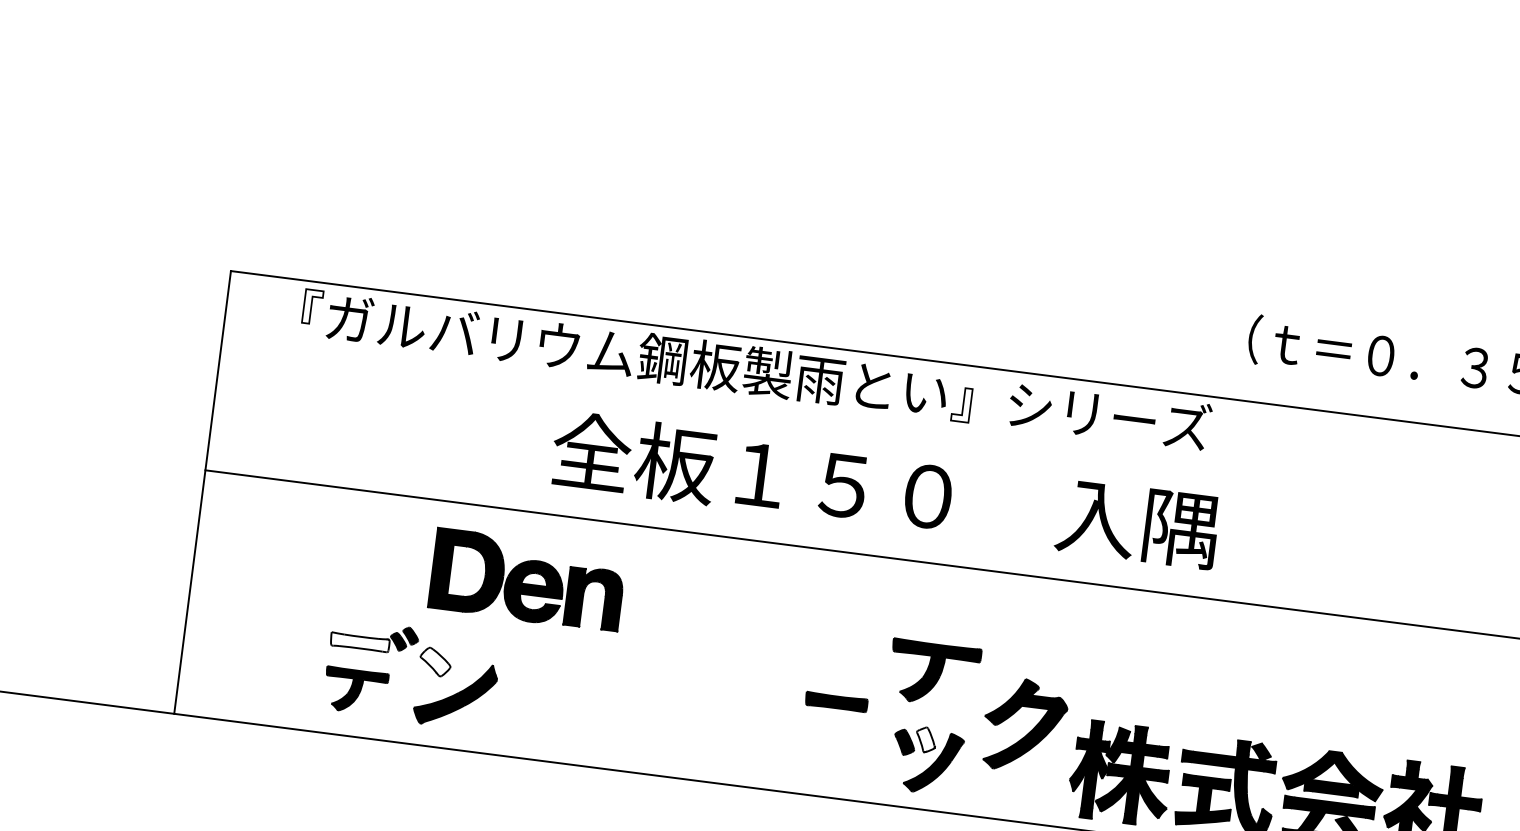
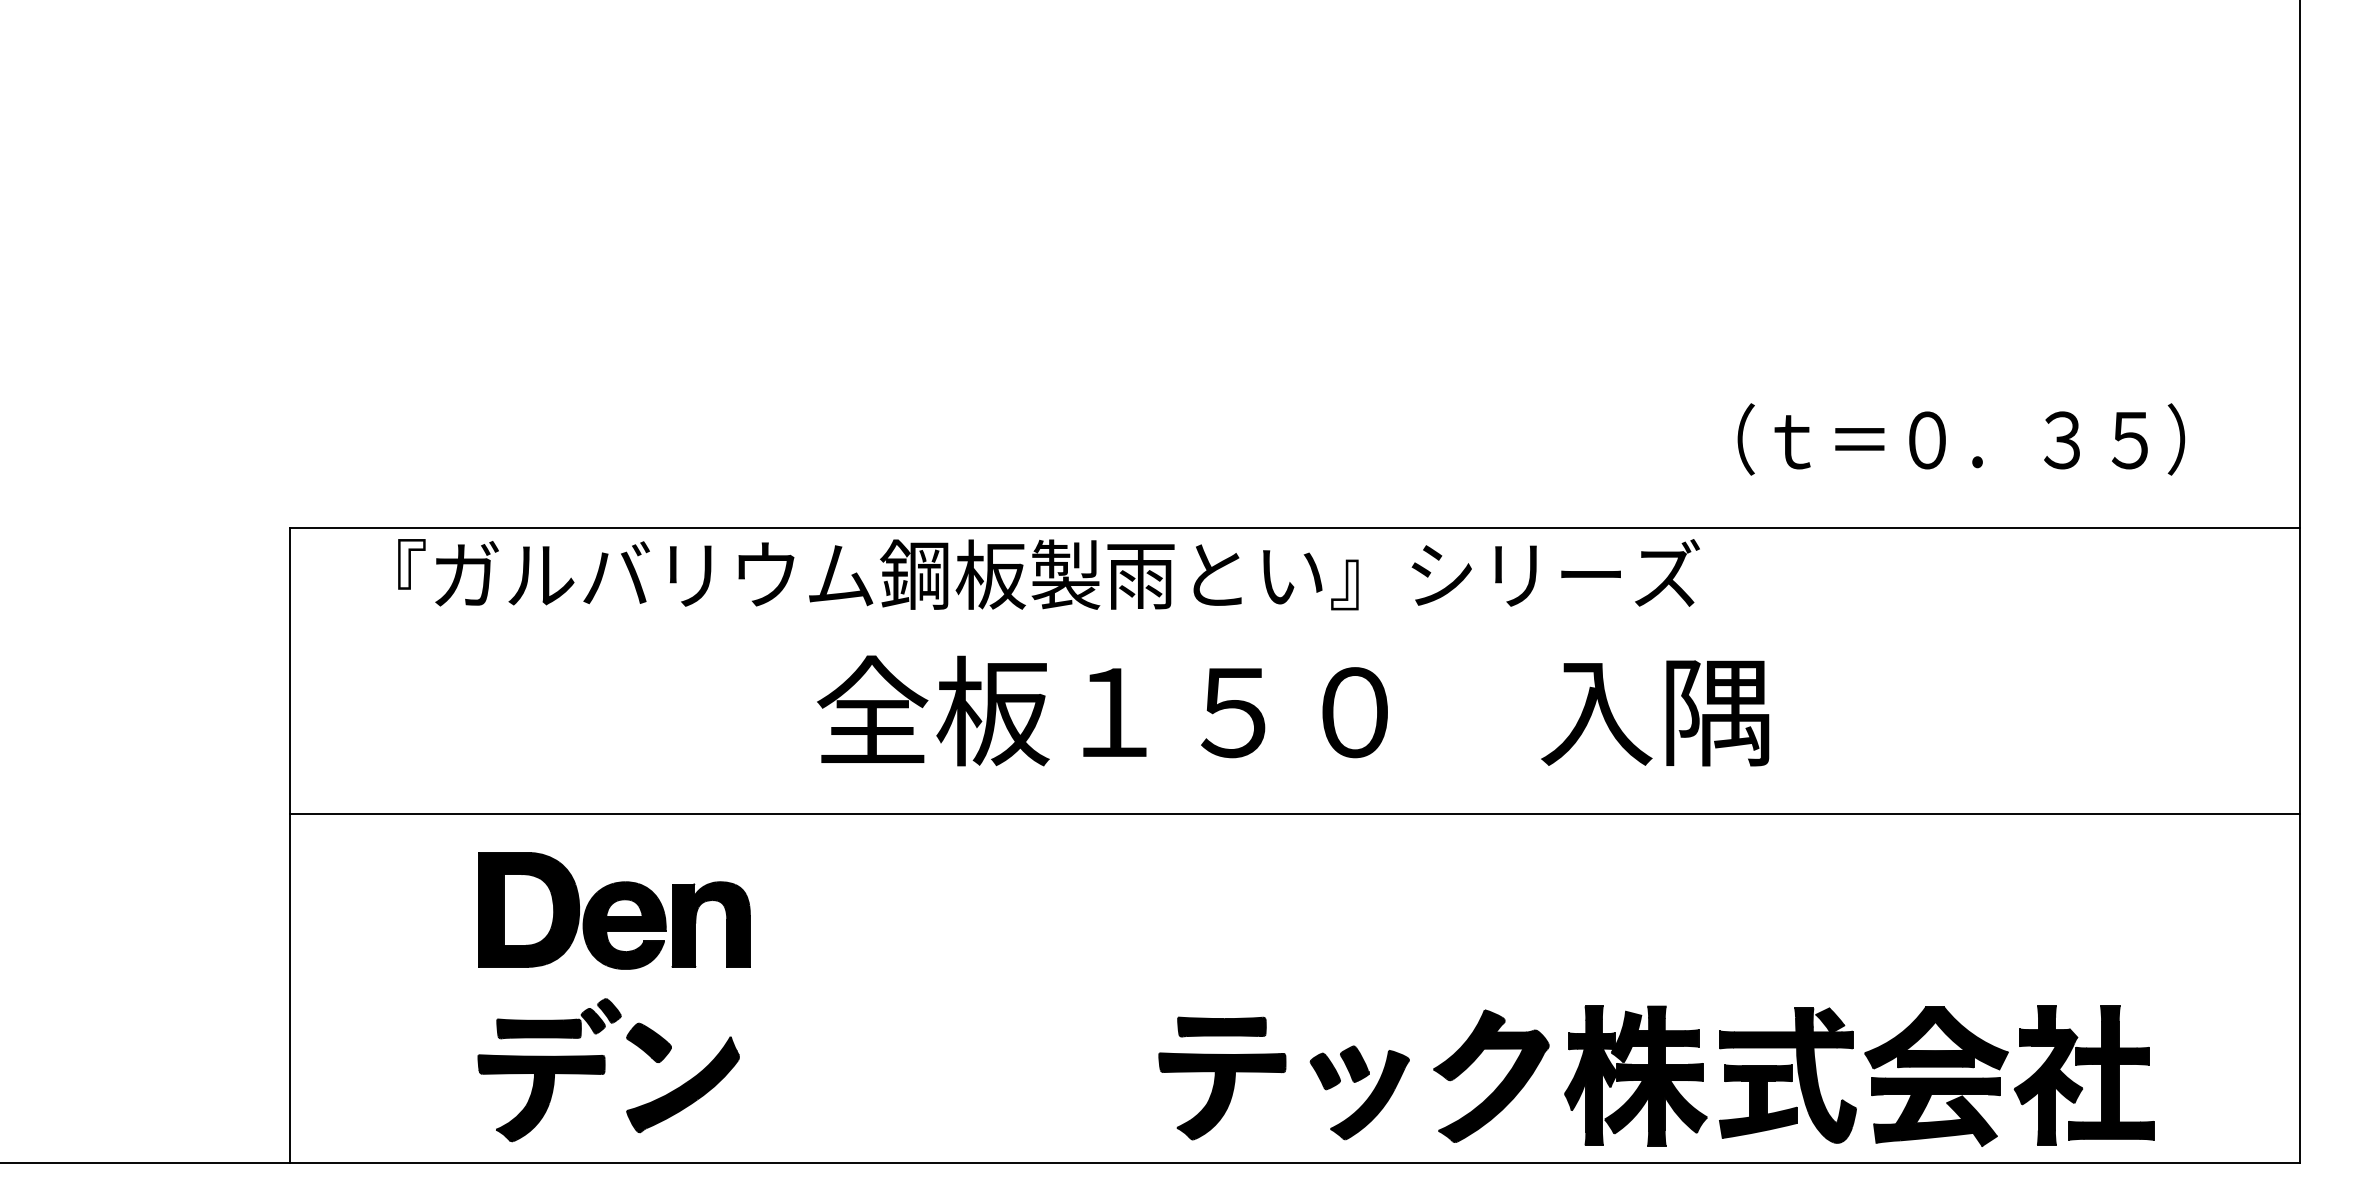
text: (885, 489) -> (1293, 710), moved
part: (527, 580) -> (614, 910), moved
fill: (359, 642) -> (538, 1028), added
fill: (435, 661) -> (649, 1042), added
part: (934, 673) -> (1222, 1096), moved
part: (355, 691) -> (541, 1098), size x1.43
part: (1031, 730) -> (1501, 1081), moved
fill: (925, 739) -> (1354, 1063), added

